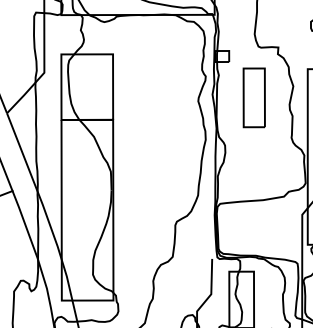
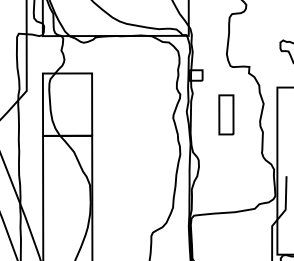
part: (253, 97) -> (225, 114), size x0.7

